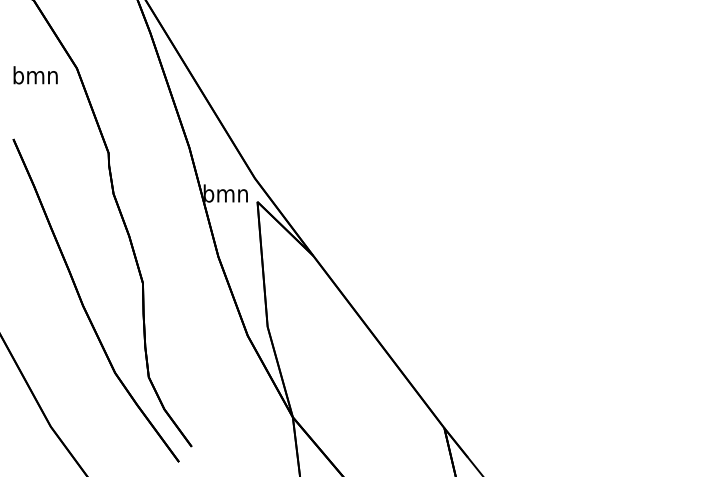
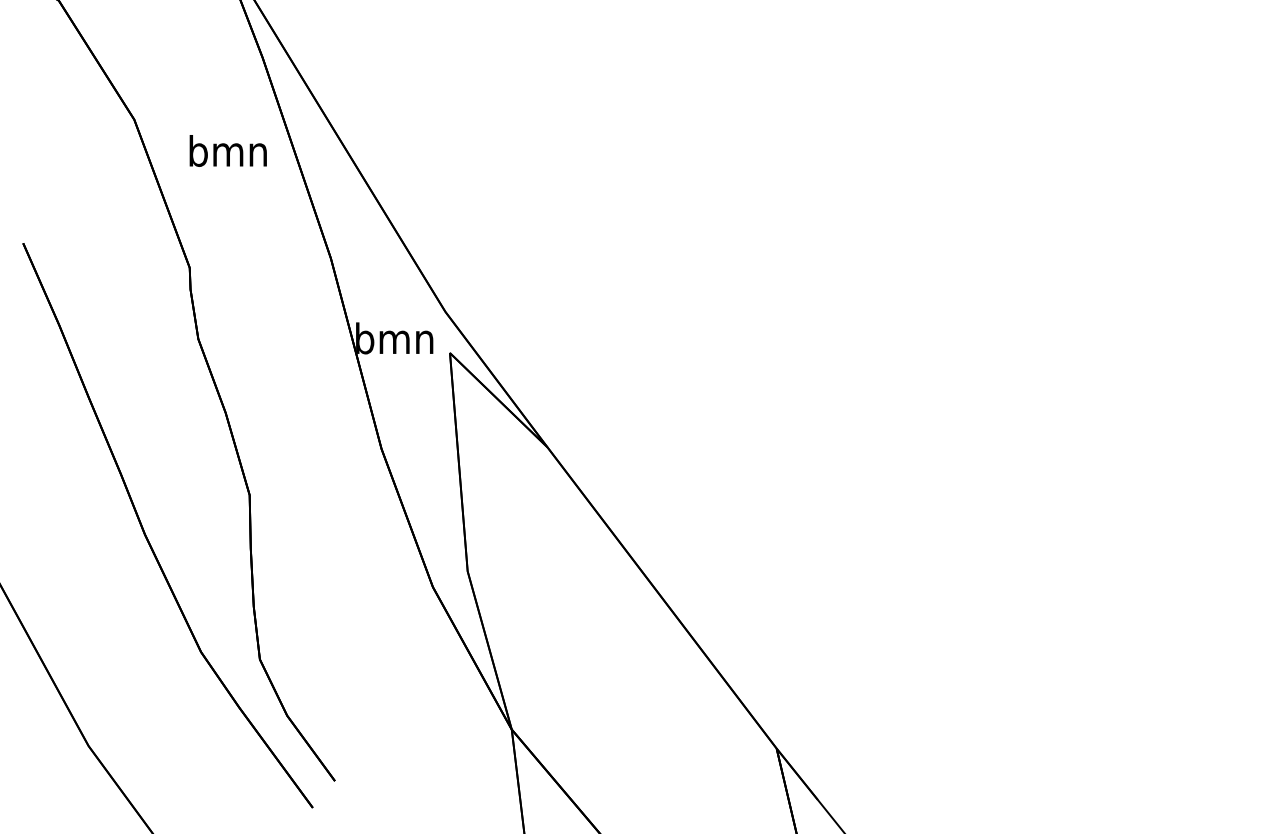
text: (35, 75) -> (227, 151), moved

